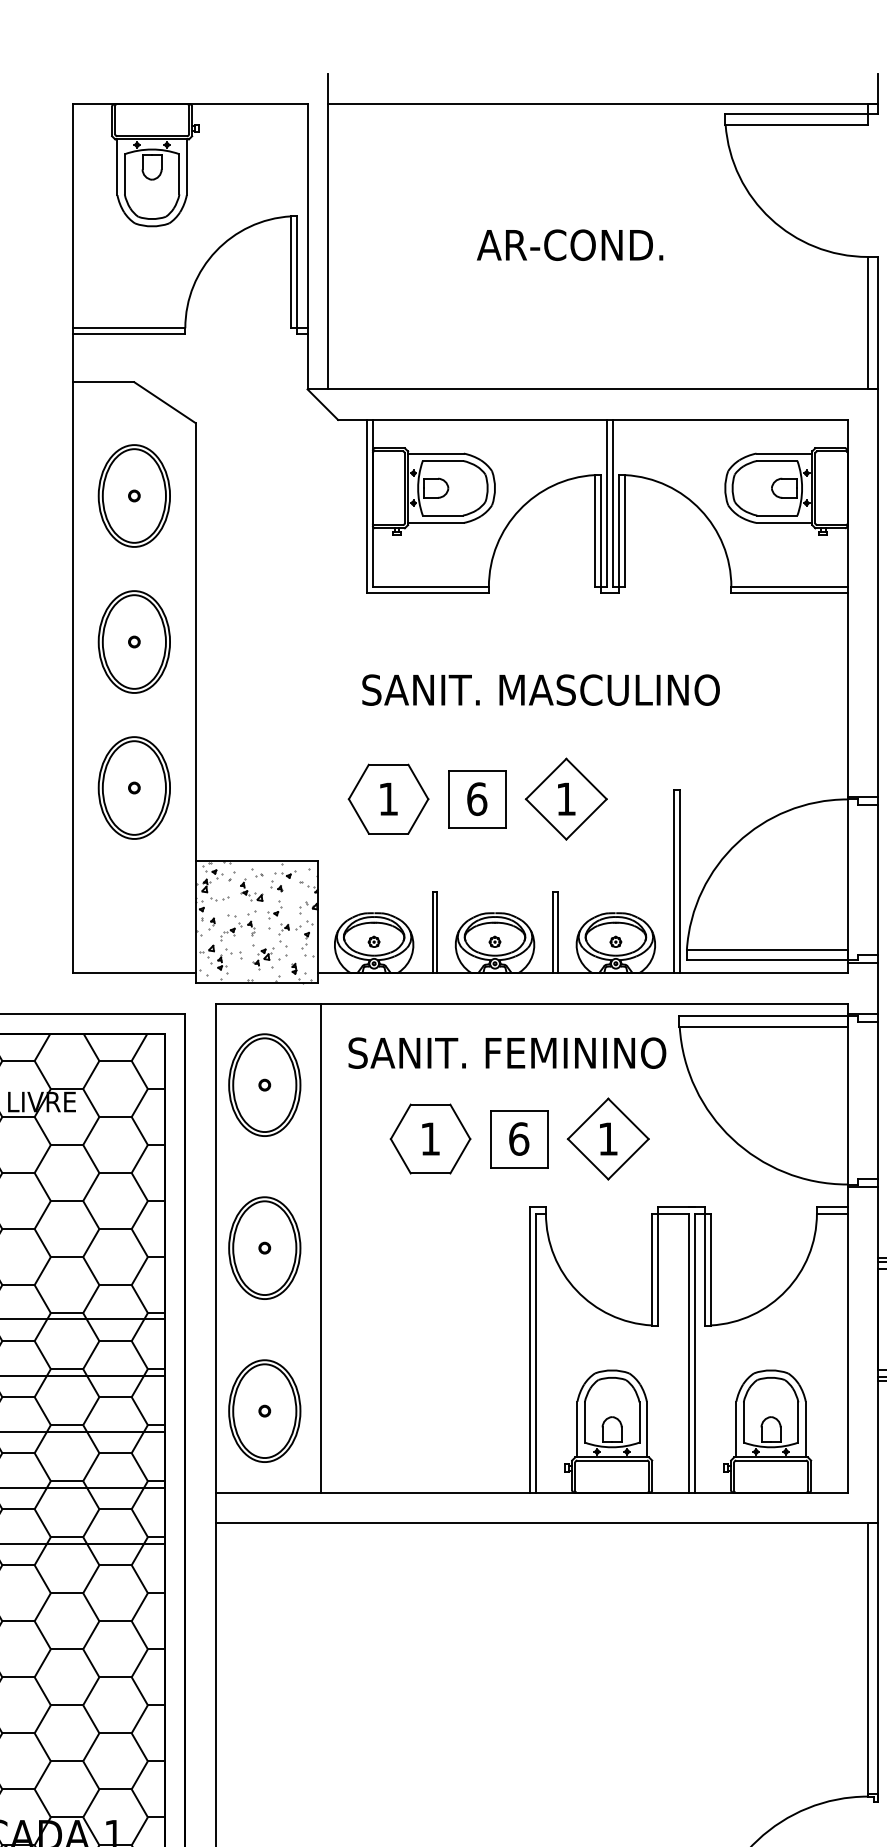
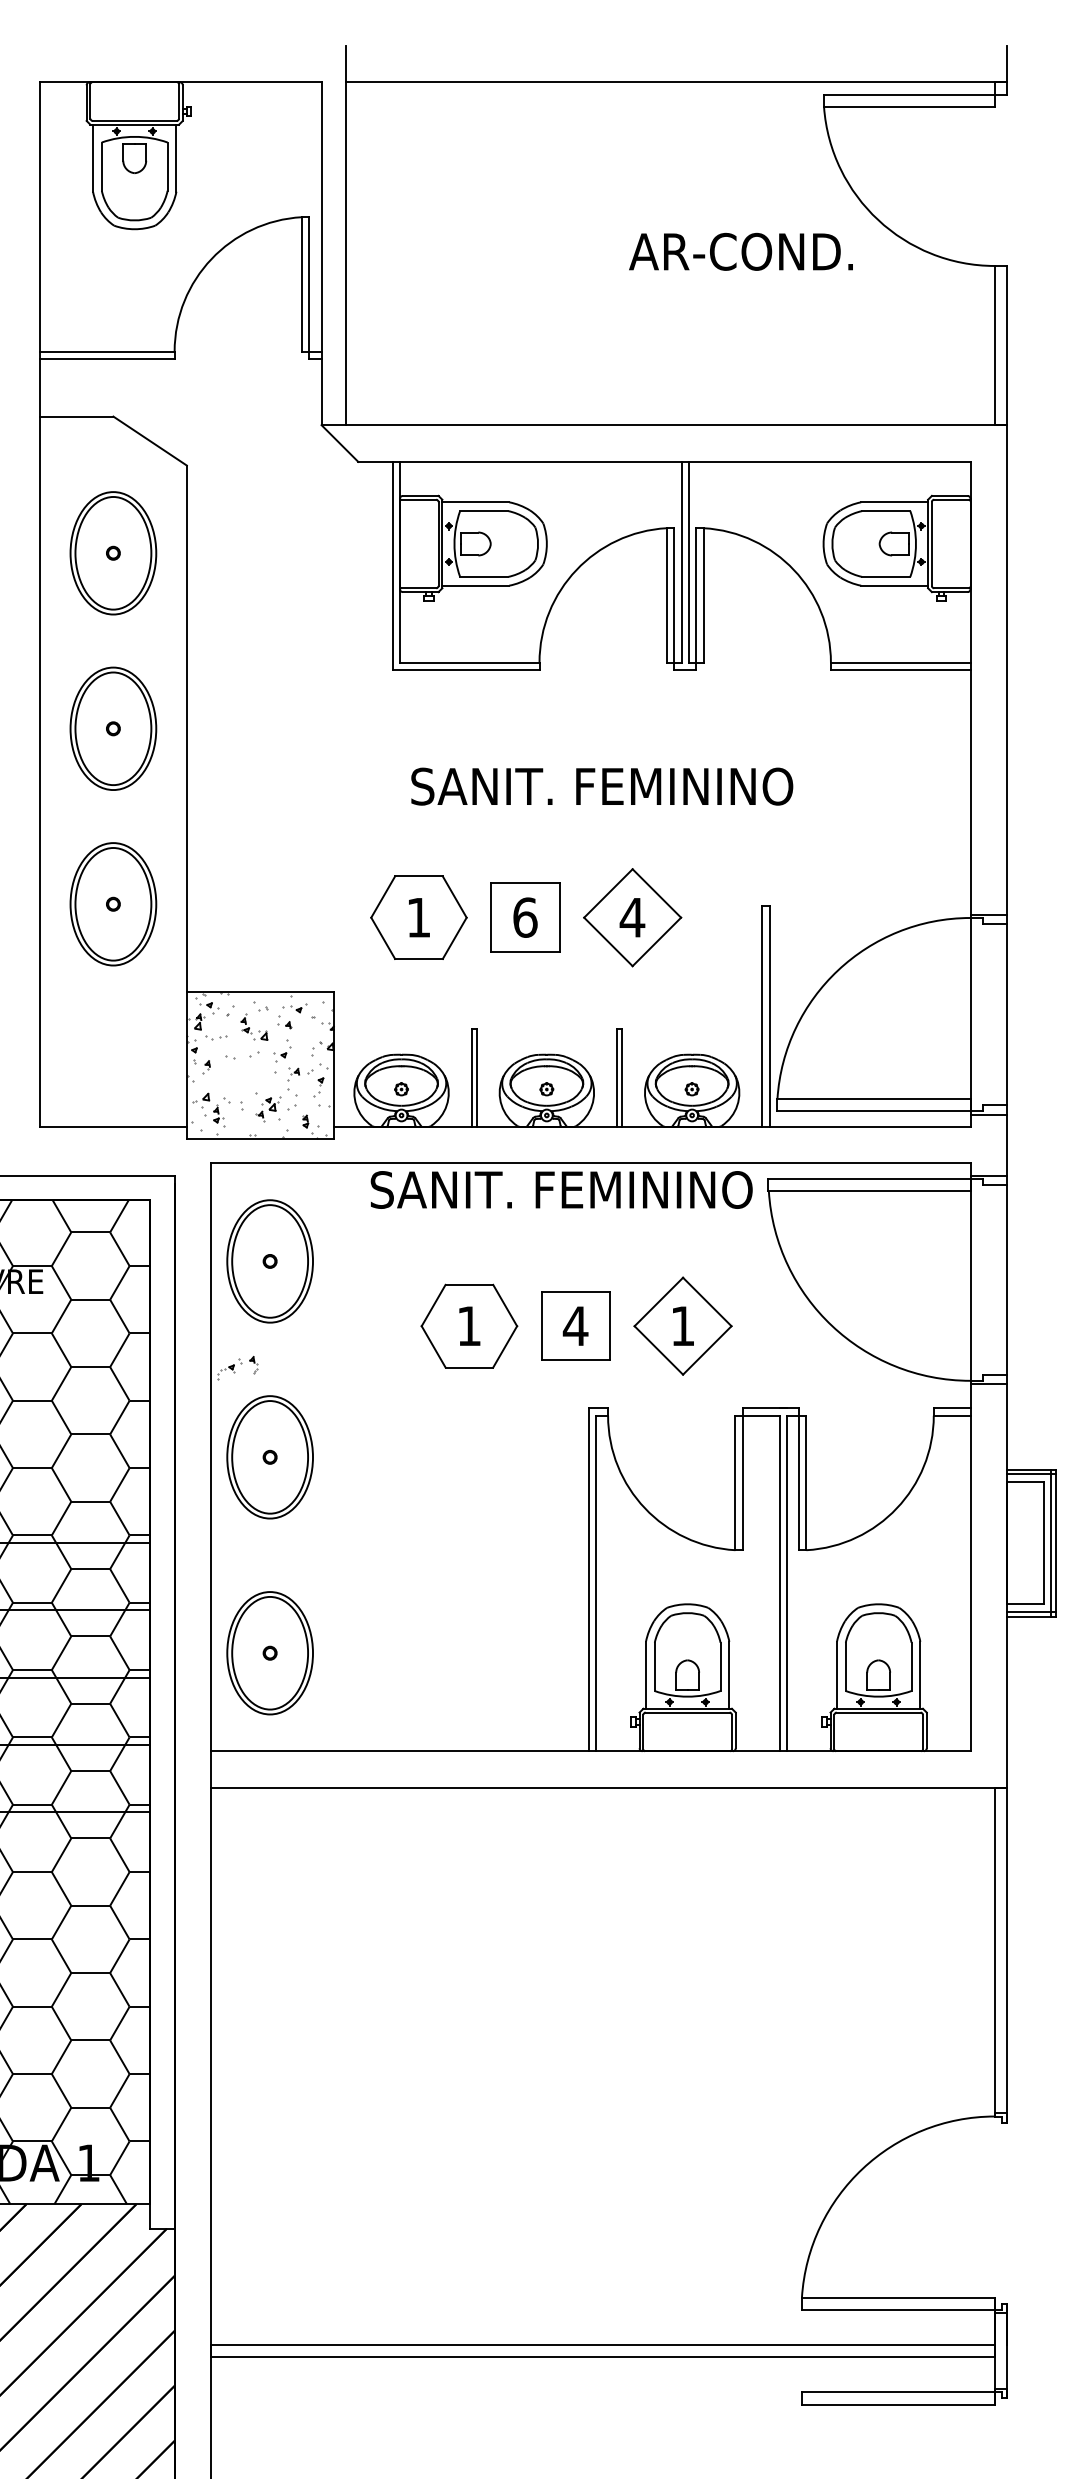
text: (569, 244) -> (740, 251), moved
text: (541, 690) -> (602, 786), SANIT. MASCULINO -> SANIT. FEMININO
text: (566, 799) -> (632, 917), 1 -> 4
part: (237, 931) -> (237, 1368), moved
text: (507, 1052) -> (561, 1189), moved
text: (518, 1139) -> (575, 1326), 6 -> 4
line: (320, 1248) -> (337, 1457), removed

